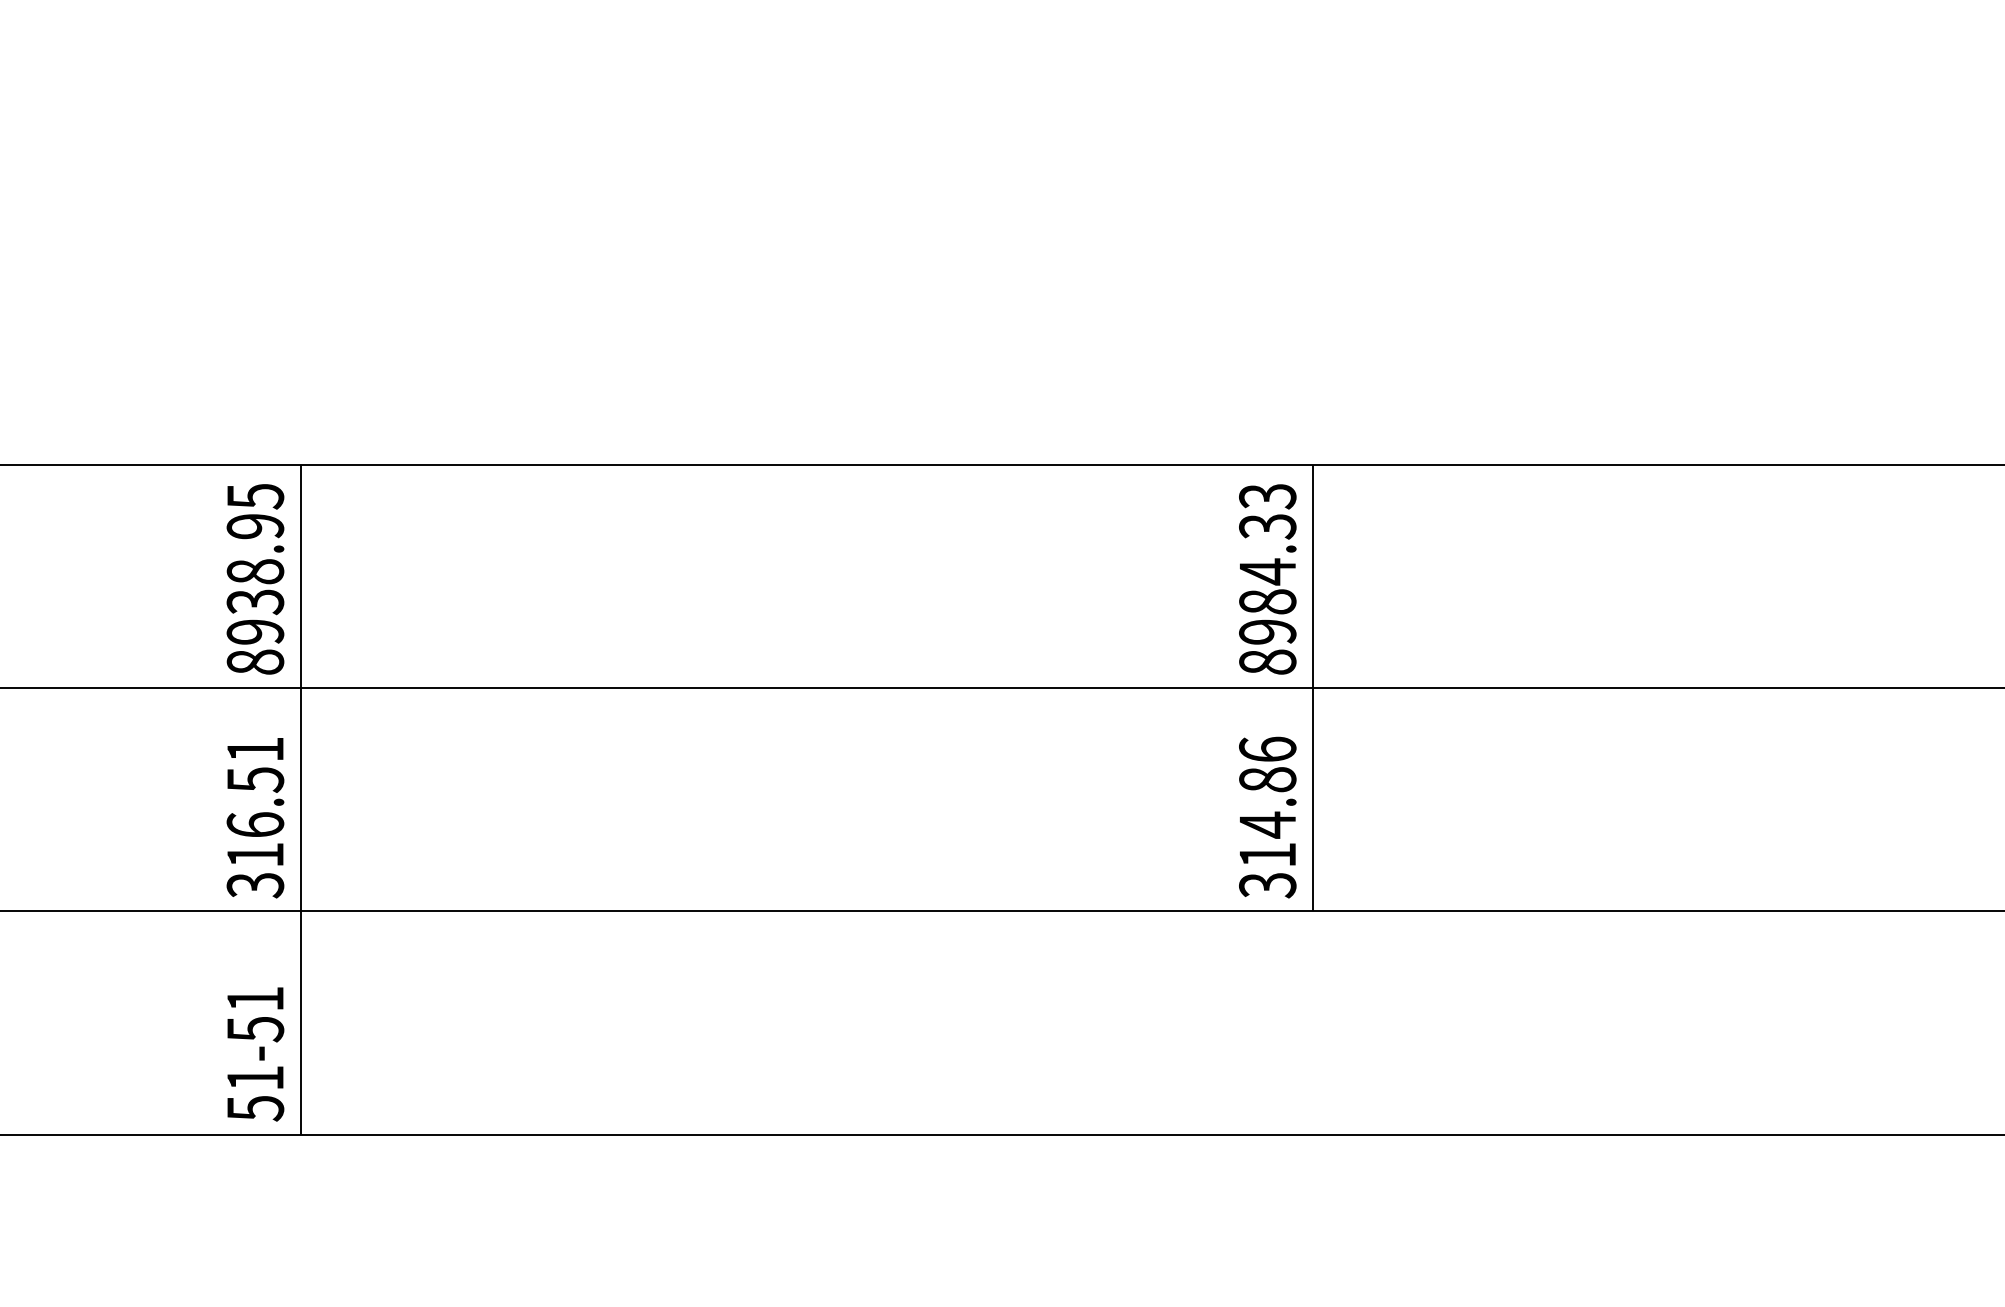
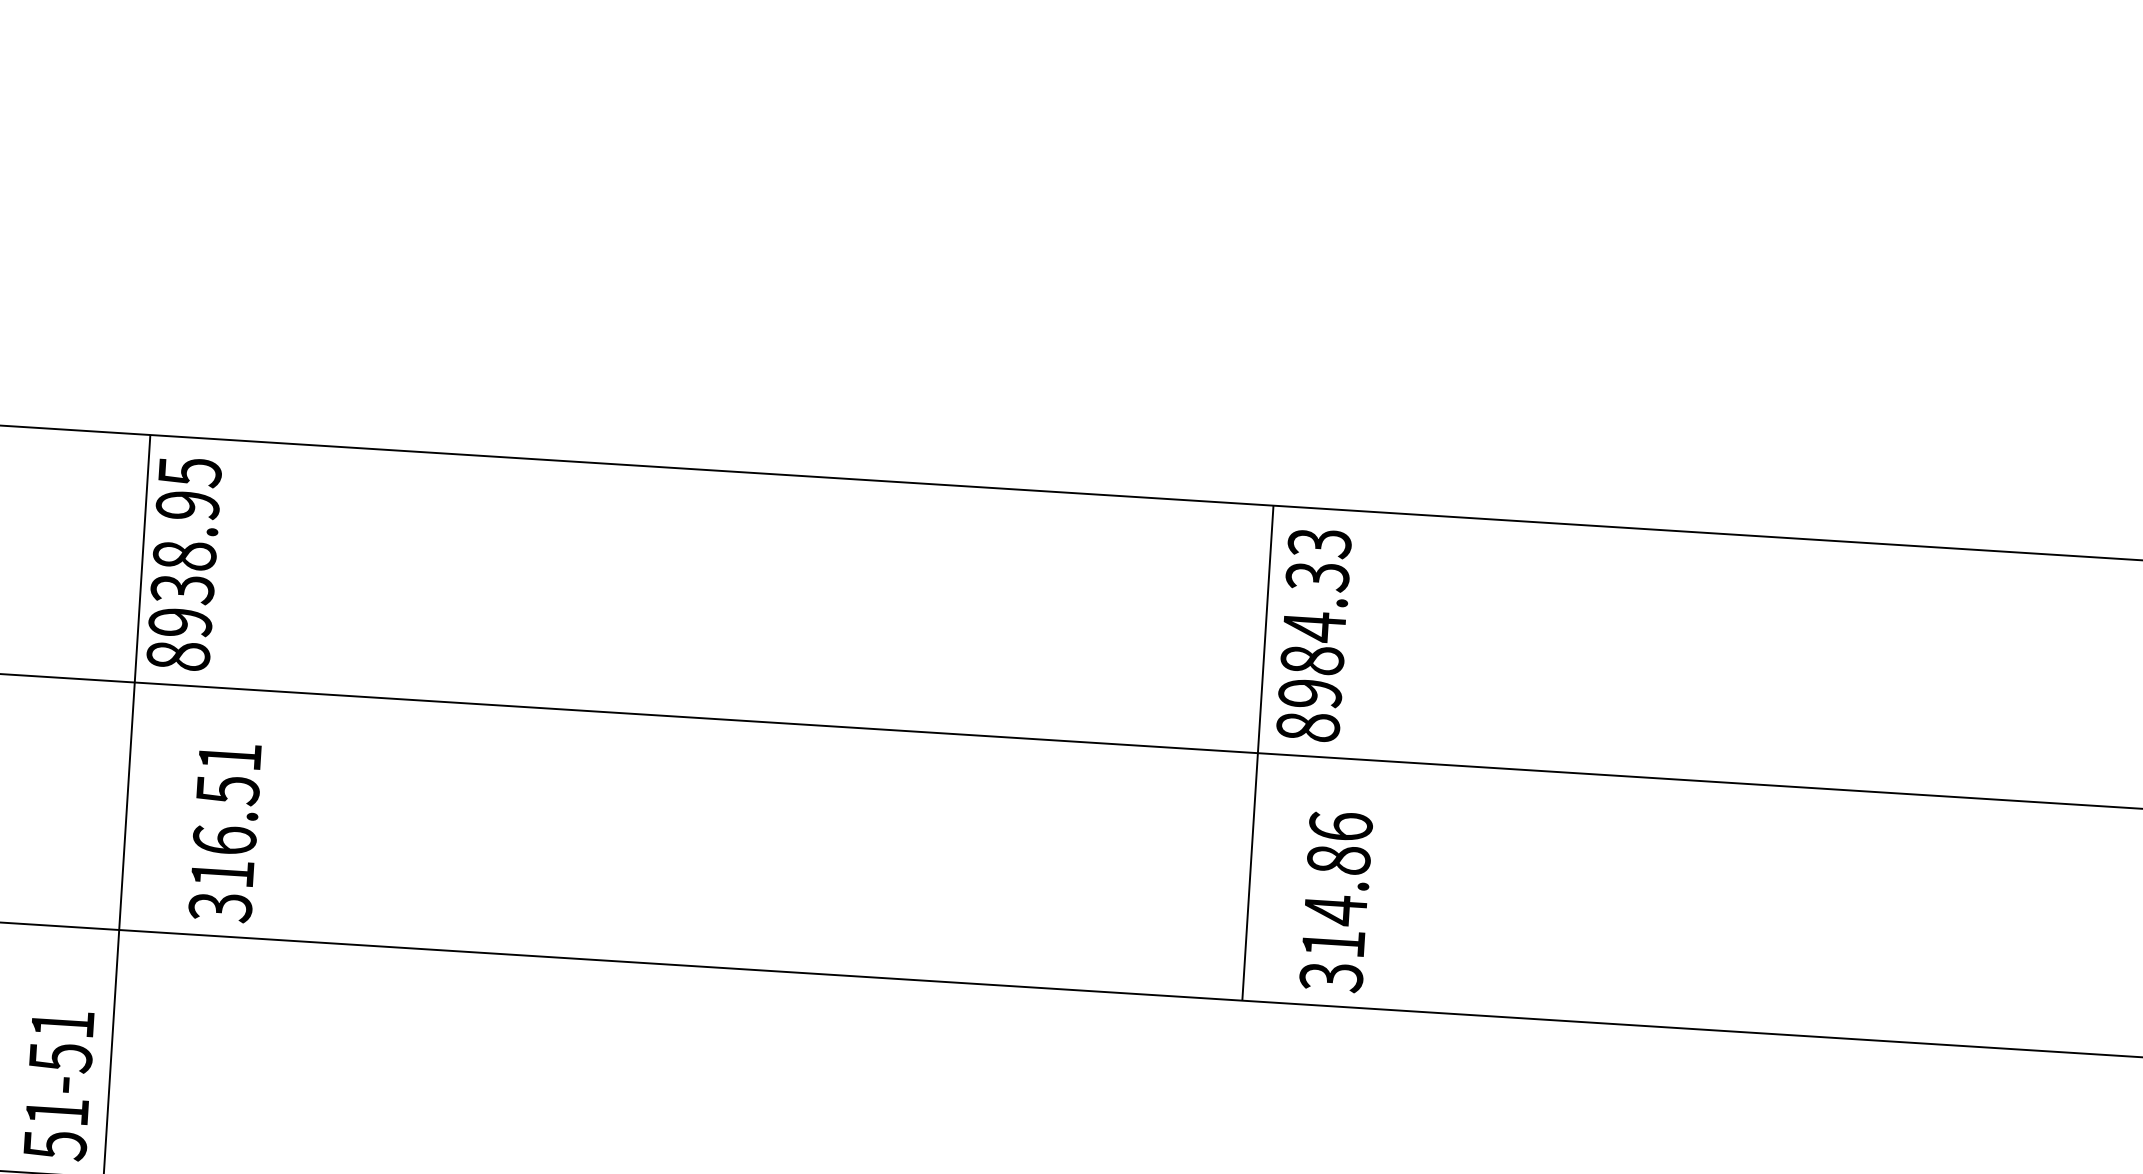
text: (255, 579) -> (184, 564), moved
text: (1267, 579) -> (1313, 635), moved
text: (1267, 817) -> (1335, 901), moved
text: (255, 818) -> (225, 833), moved

